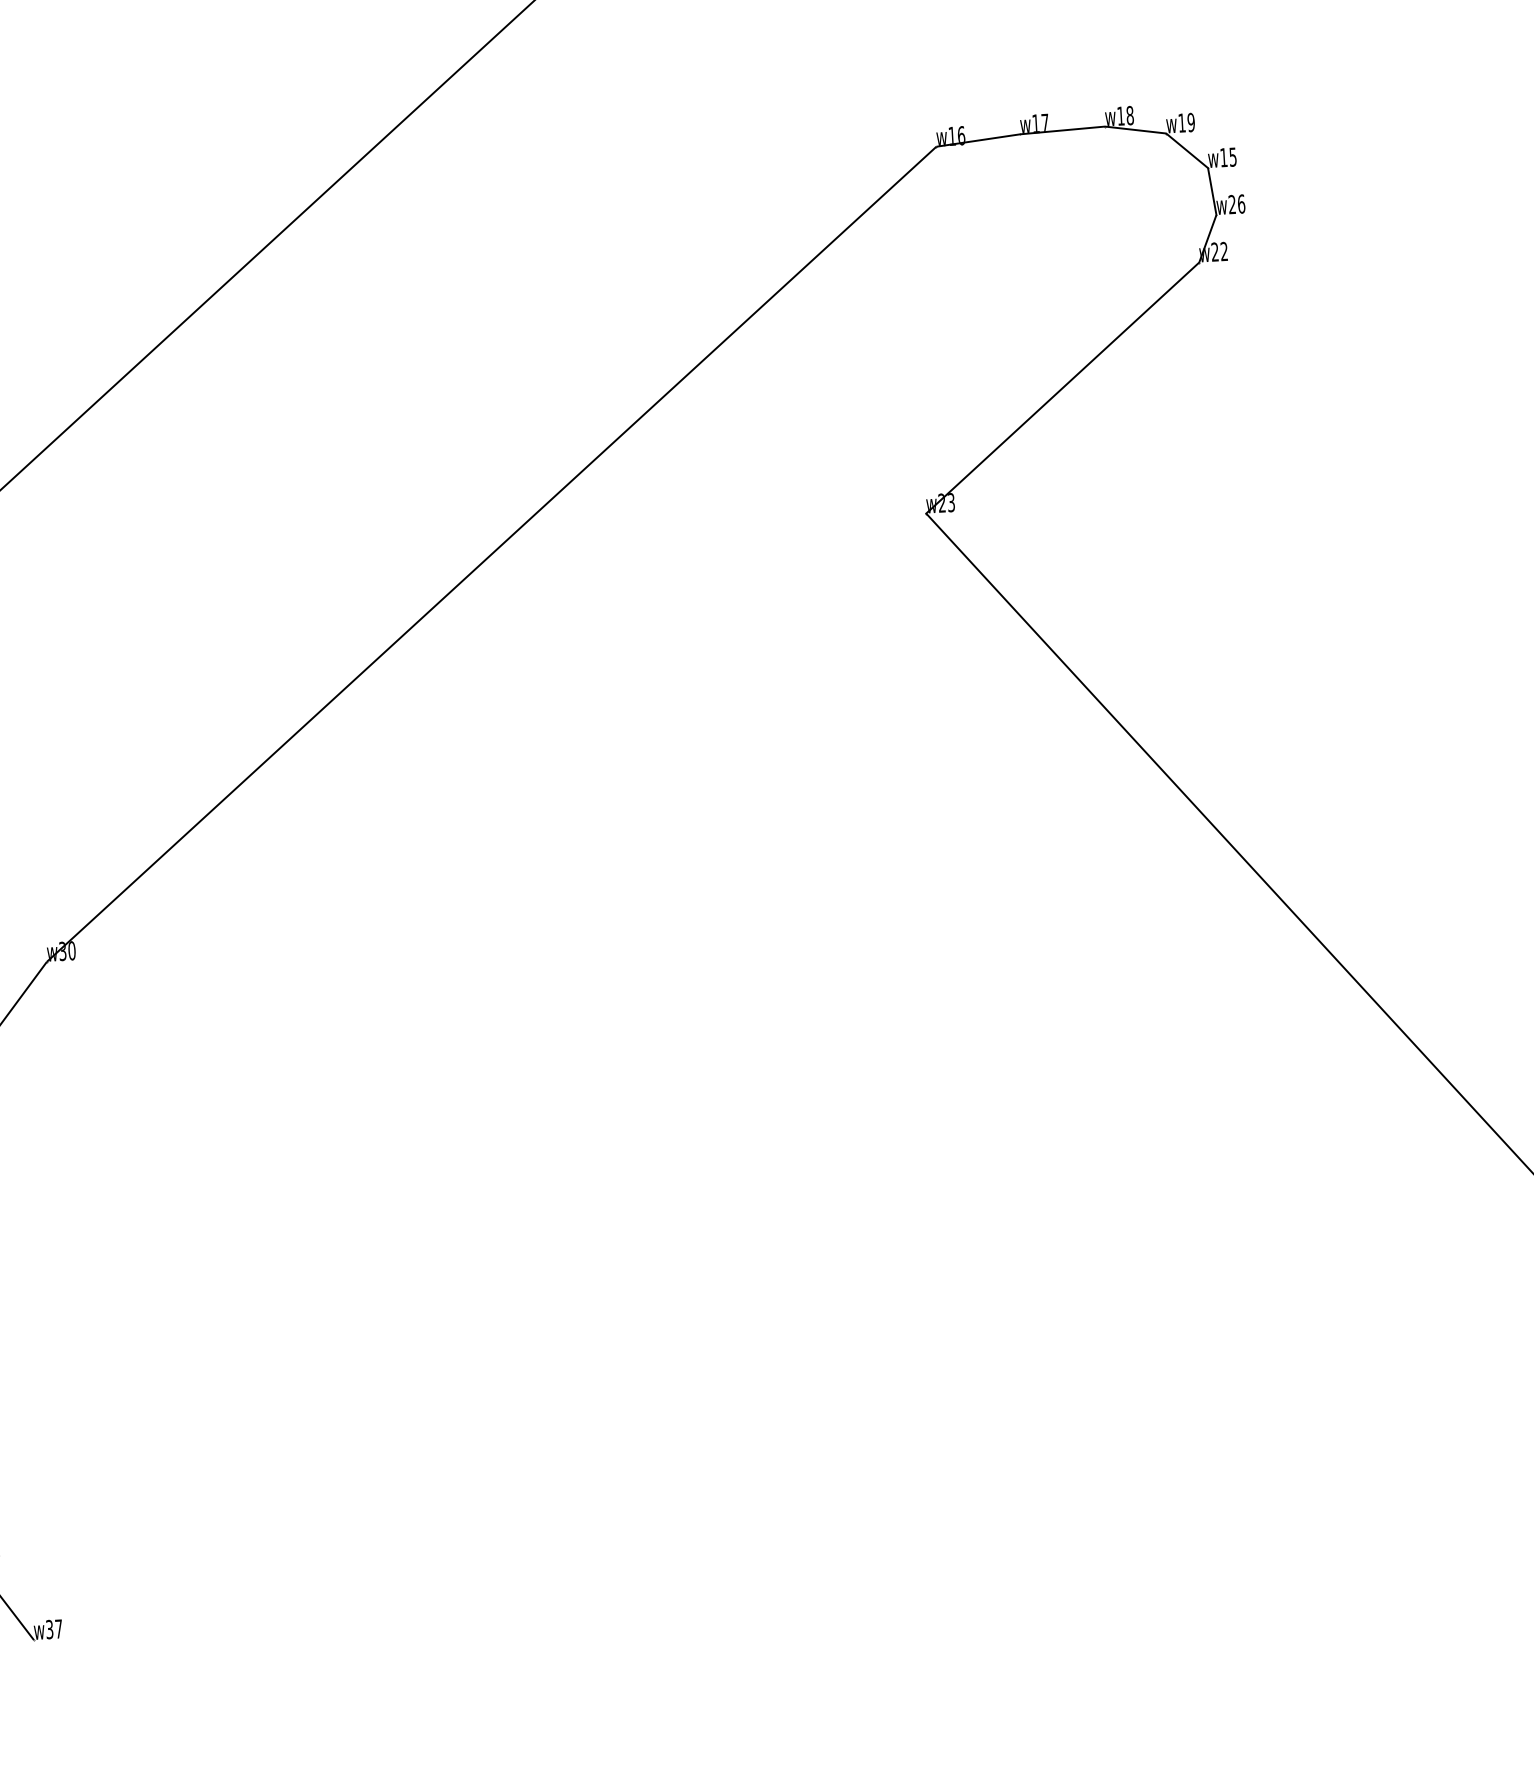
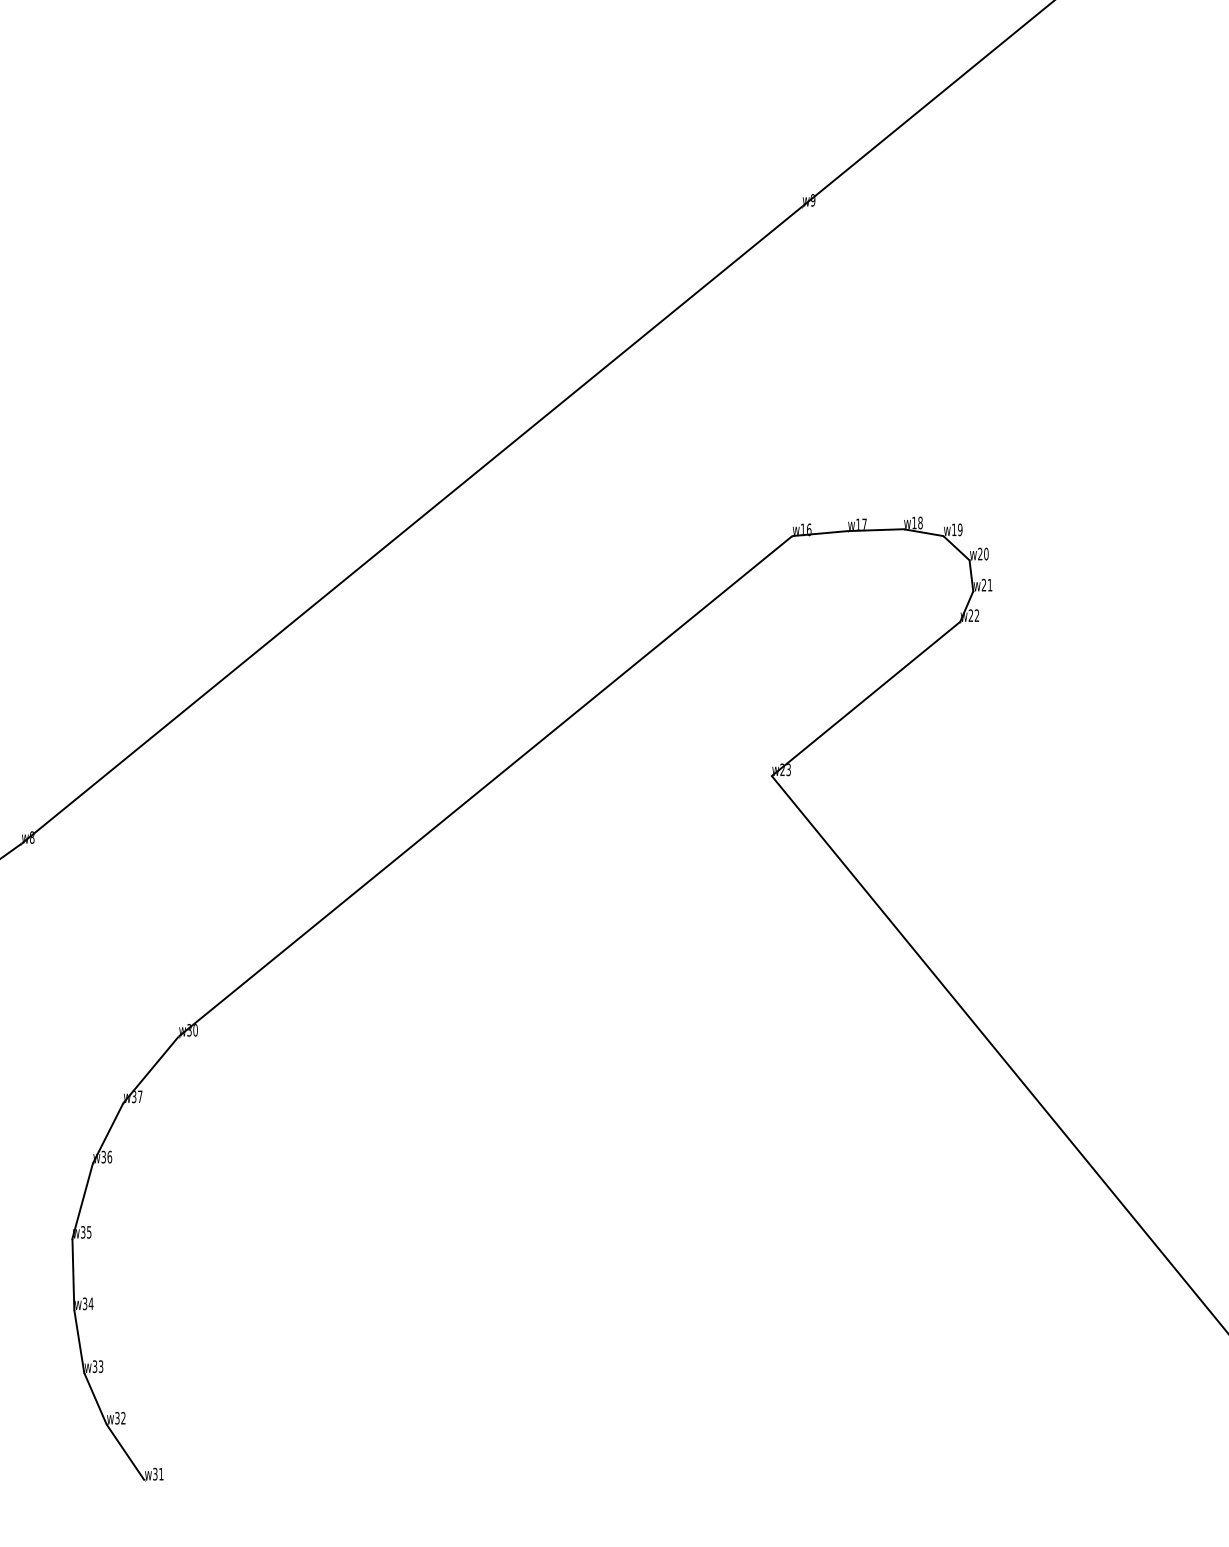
text: (1228, 156) -> (983, 553), w15 -> w20
text: (1240, 203) -> (989, 584), w26 -> w21
text: (59, 1629) -> (161, 1474), w37 -> w31

